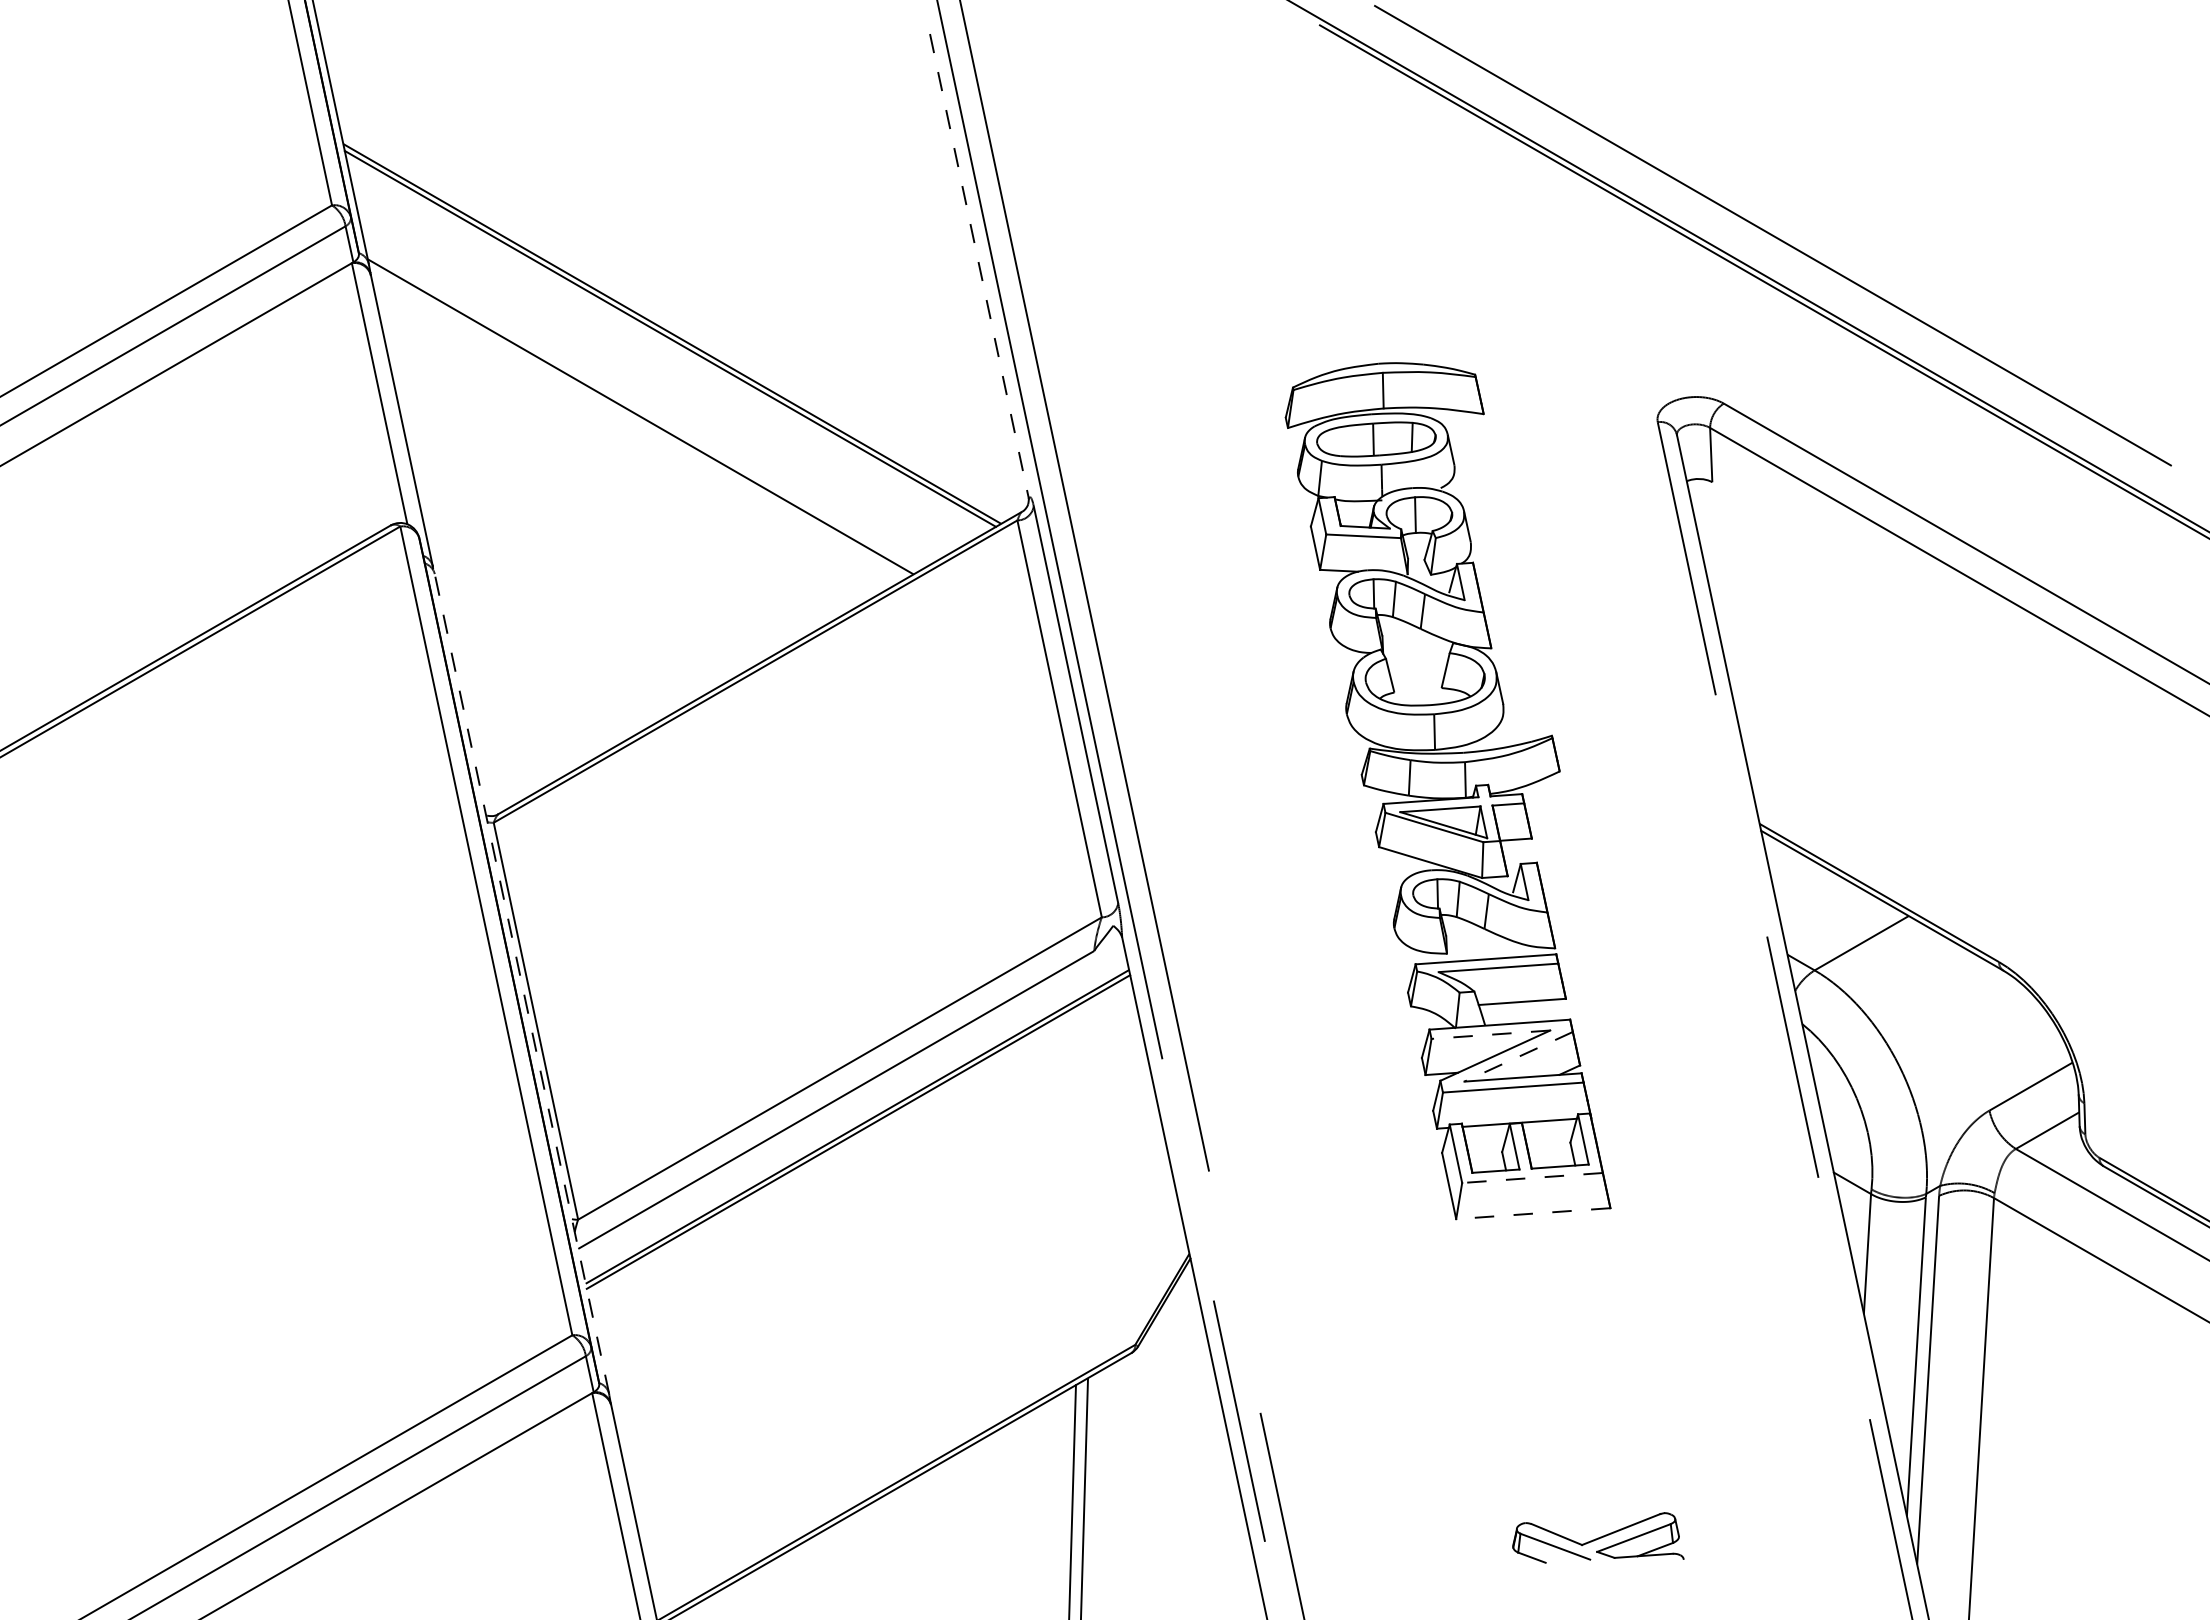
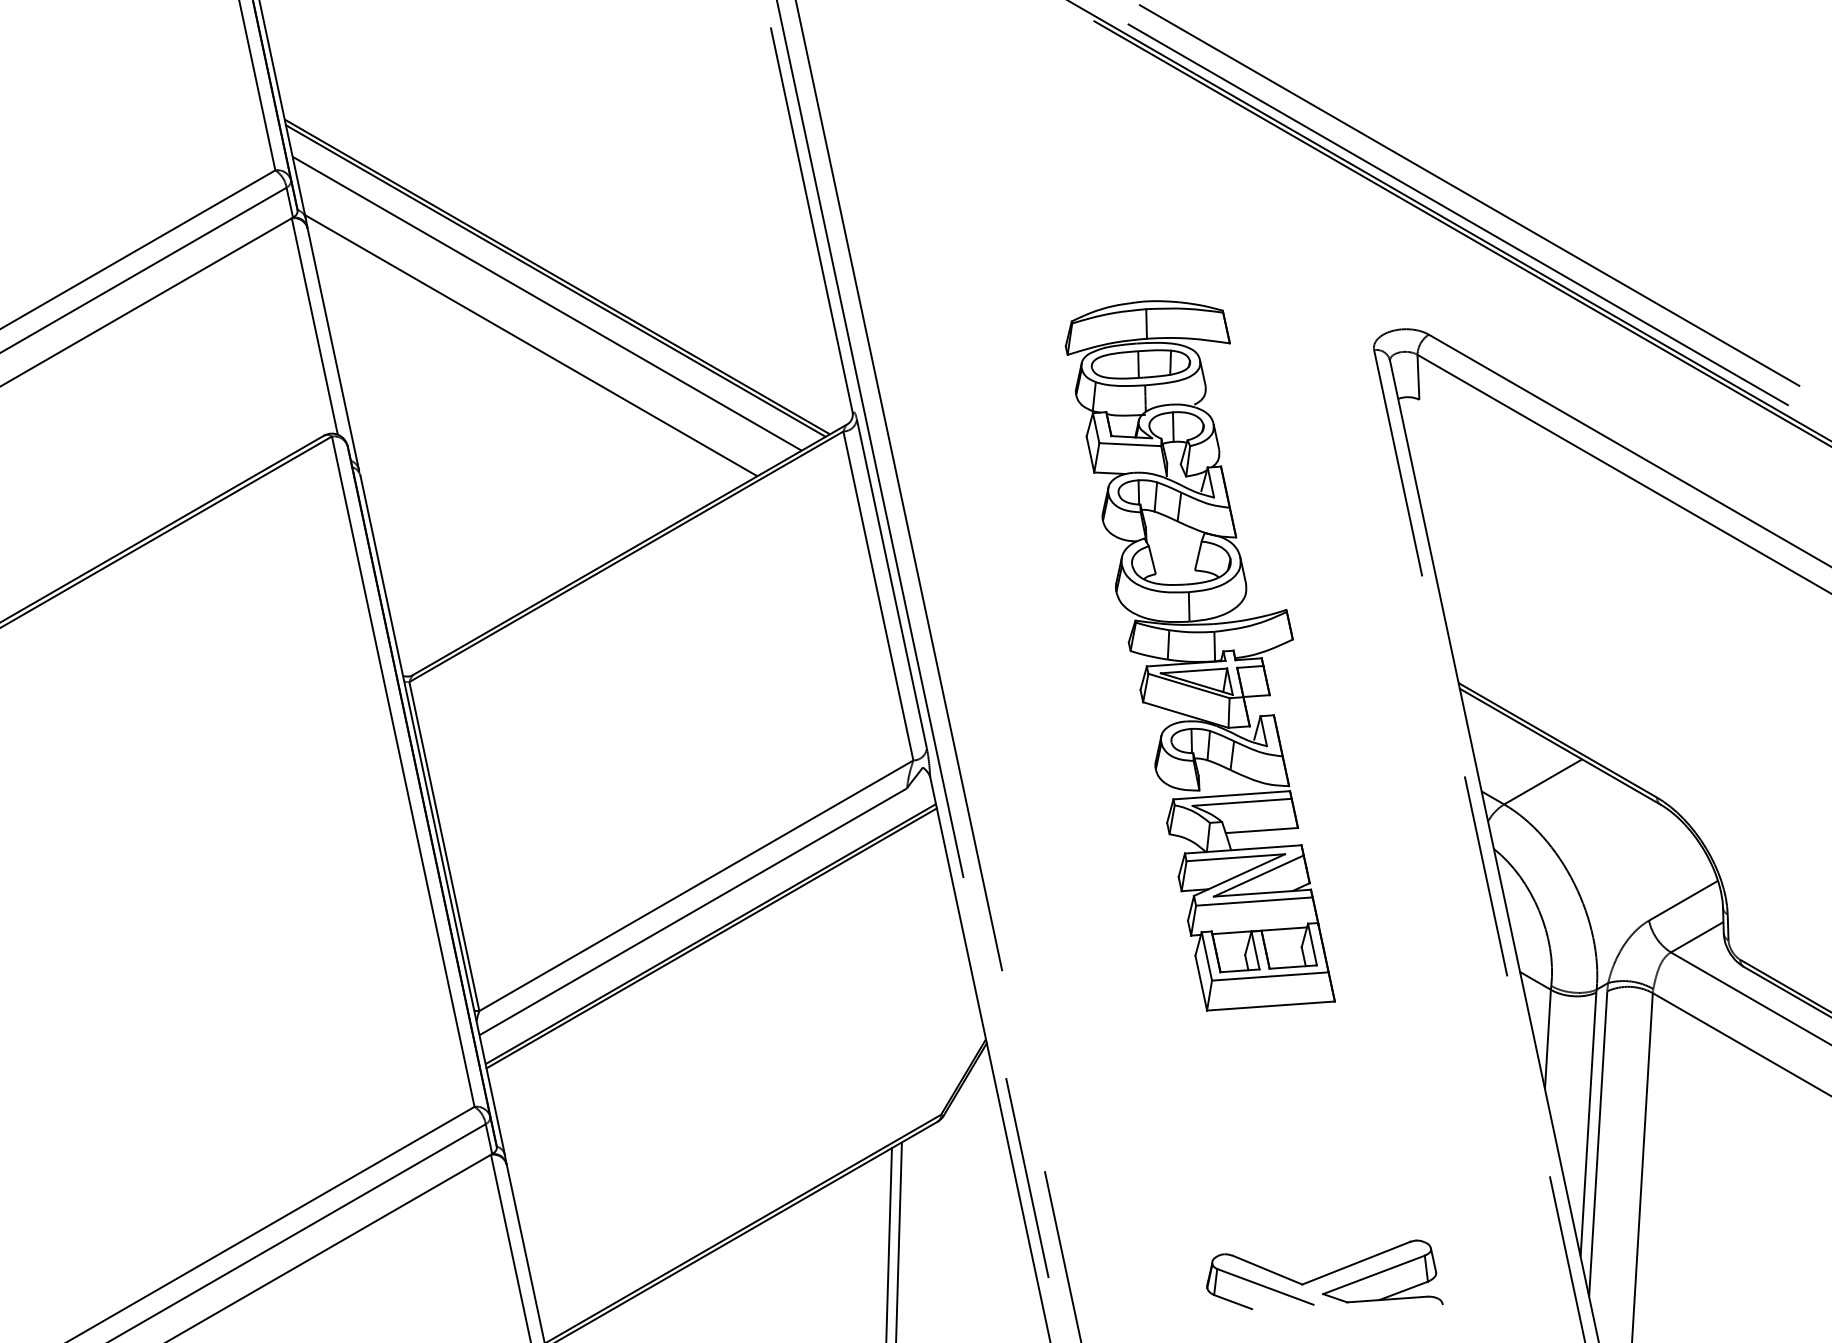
line: (1759, 258) -> (1458, 214), added
line: (979, 266) -> (811, 221), dashed -> solid
line: (659, 365) -> (546, 303), added
line: (521, 983) -> (432, 815), dashed -> solid
line: (1490, 1034) -> (1235, 857), dashed -> solid
line: (1518, 1056) -> (1258, 875), dashed -> solid
line: (1532, 1178) -> (1270, 976), dashed -> solid
line: (1532, 1213) -> (1270, 1005), dashed -> solid
part: (1598, 1537) -> (1325, 1274), size x1.67

